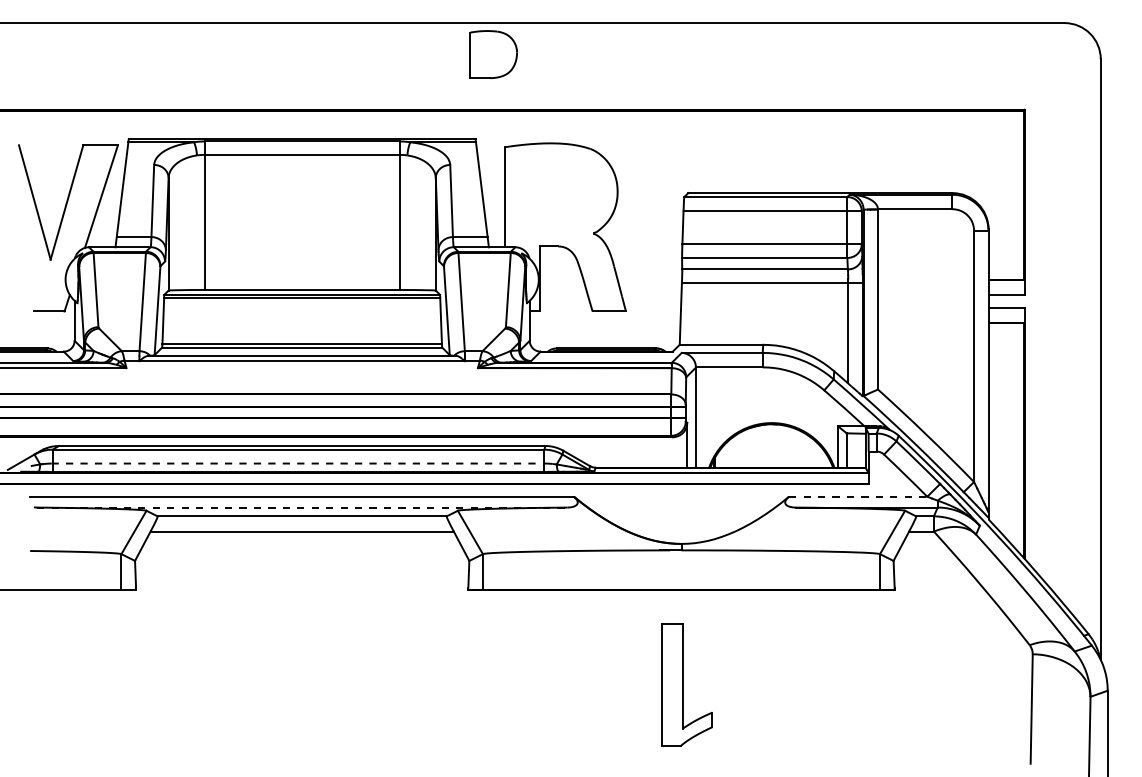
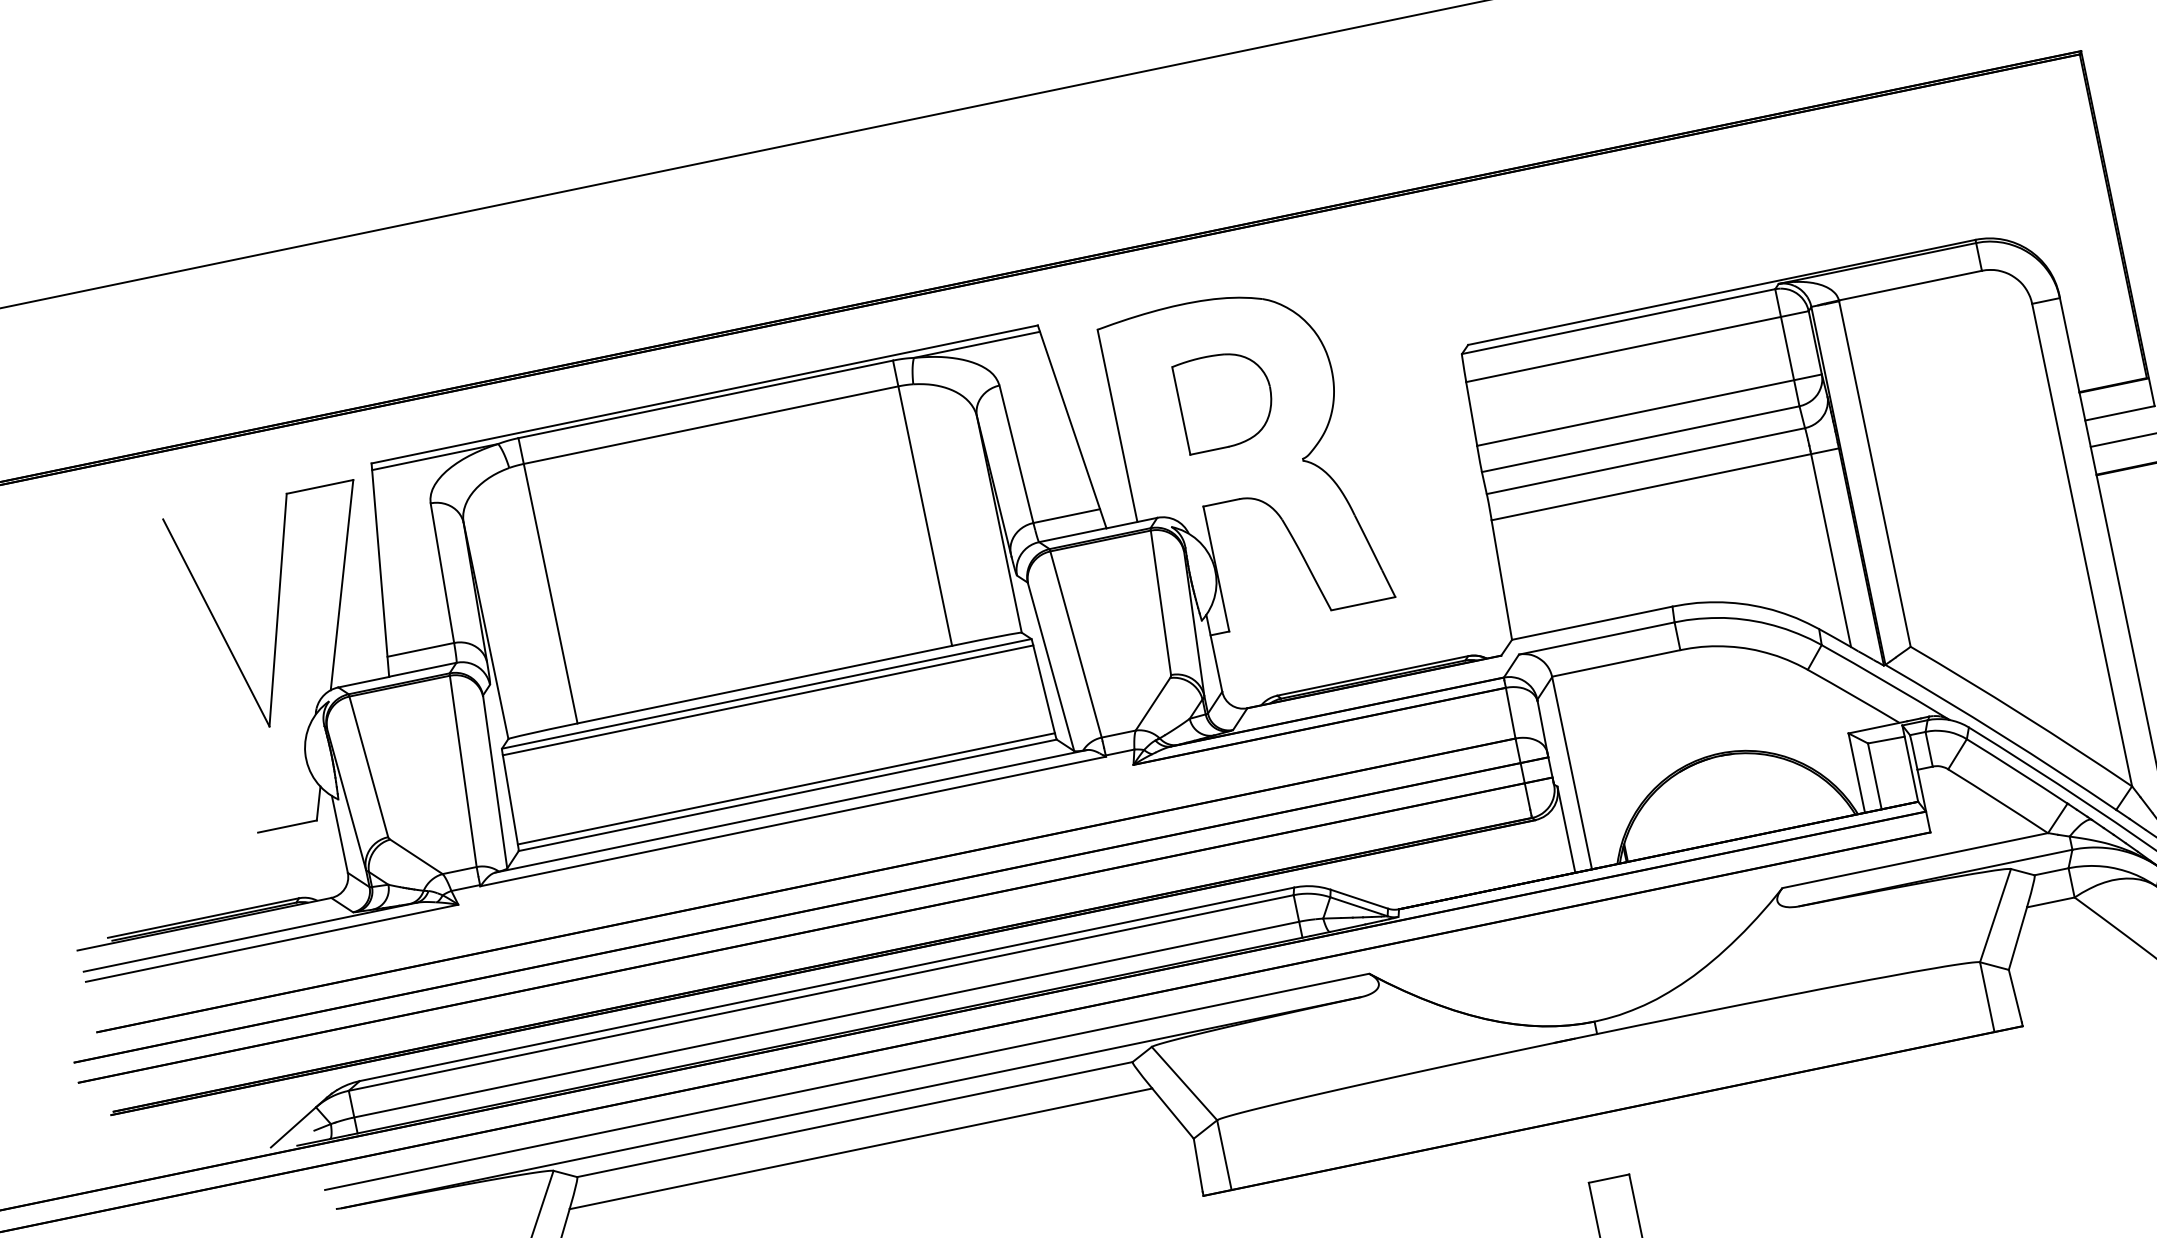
part: (493, 54) -> (1225, 399), moved
line: (298, 463) -> (826, 1019), dashed -> solid
line: (858, 496) -> (1915, 860), dashed -> solid
line: (302, 507) -> (851, 1102), dashed -> solid

